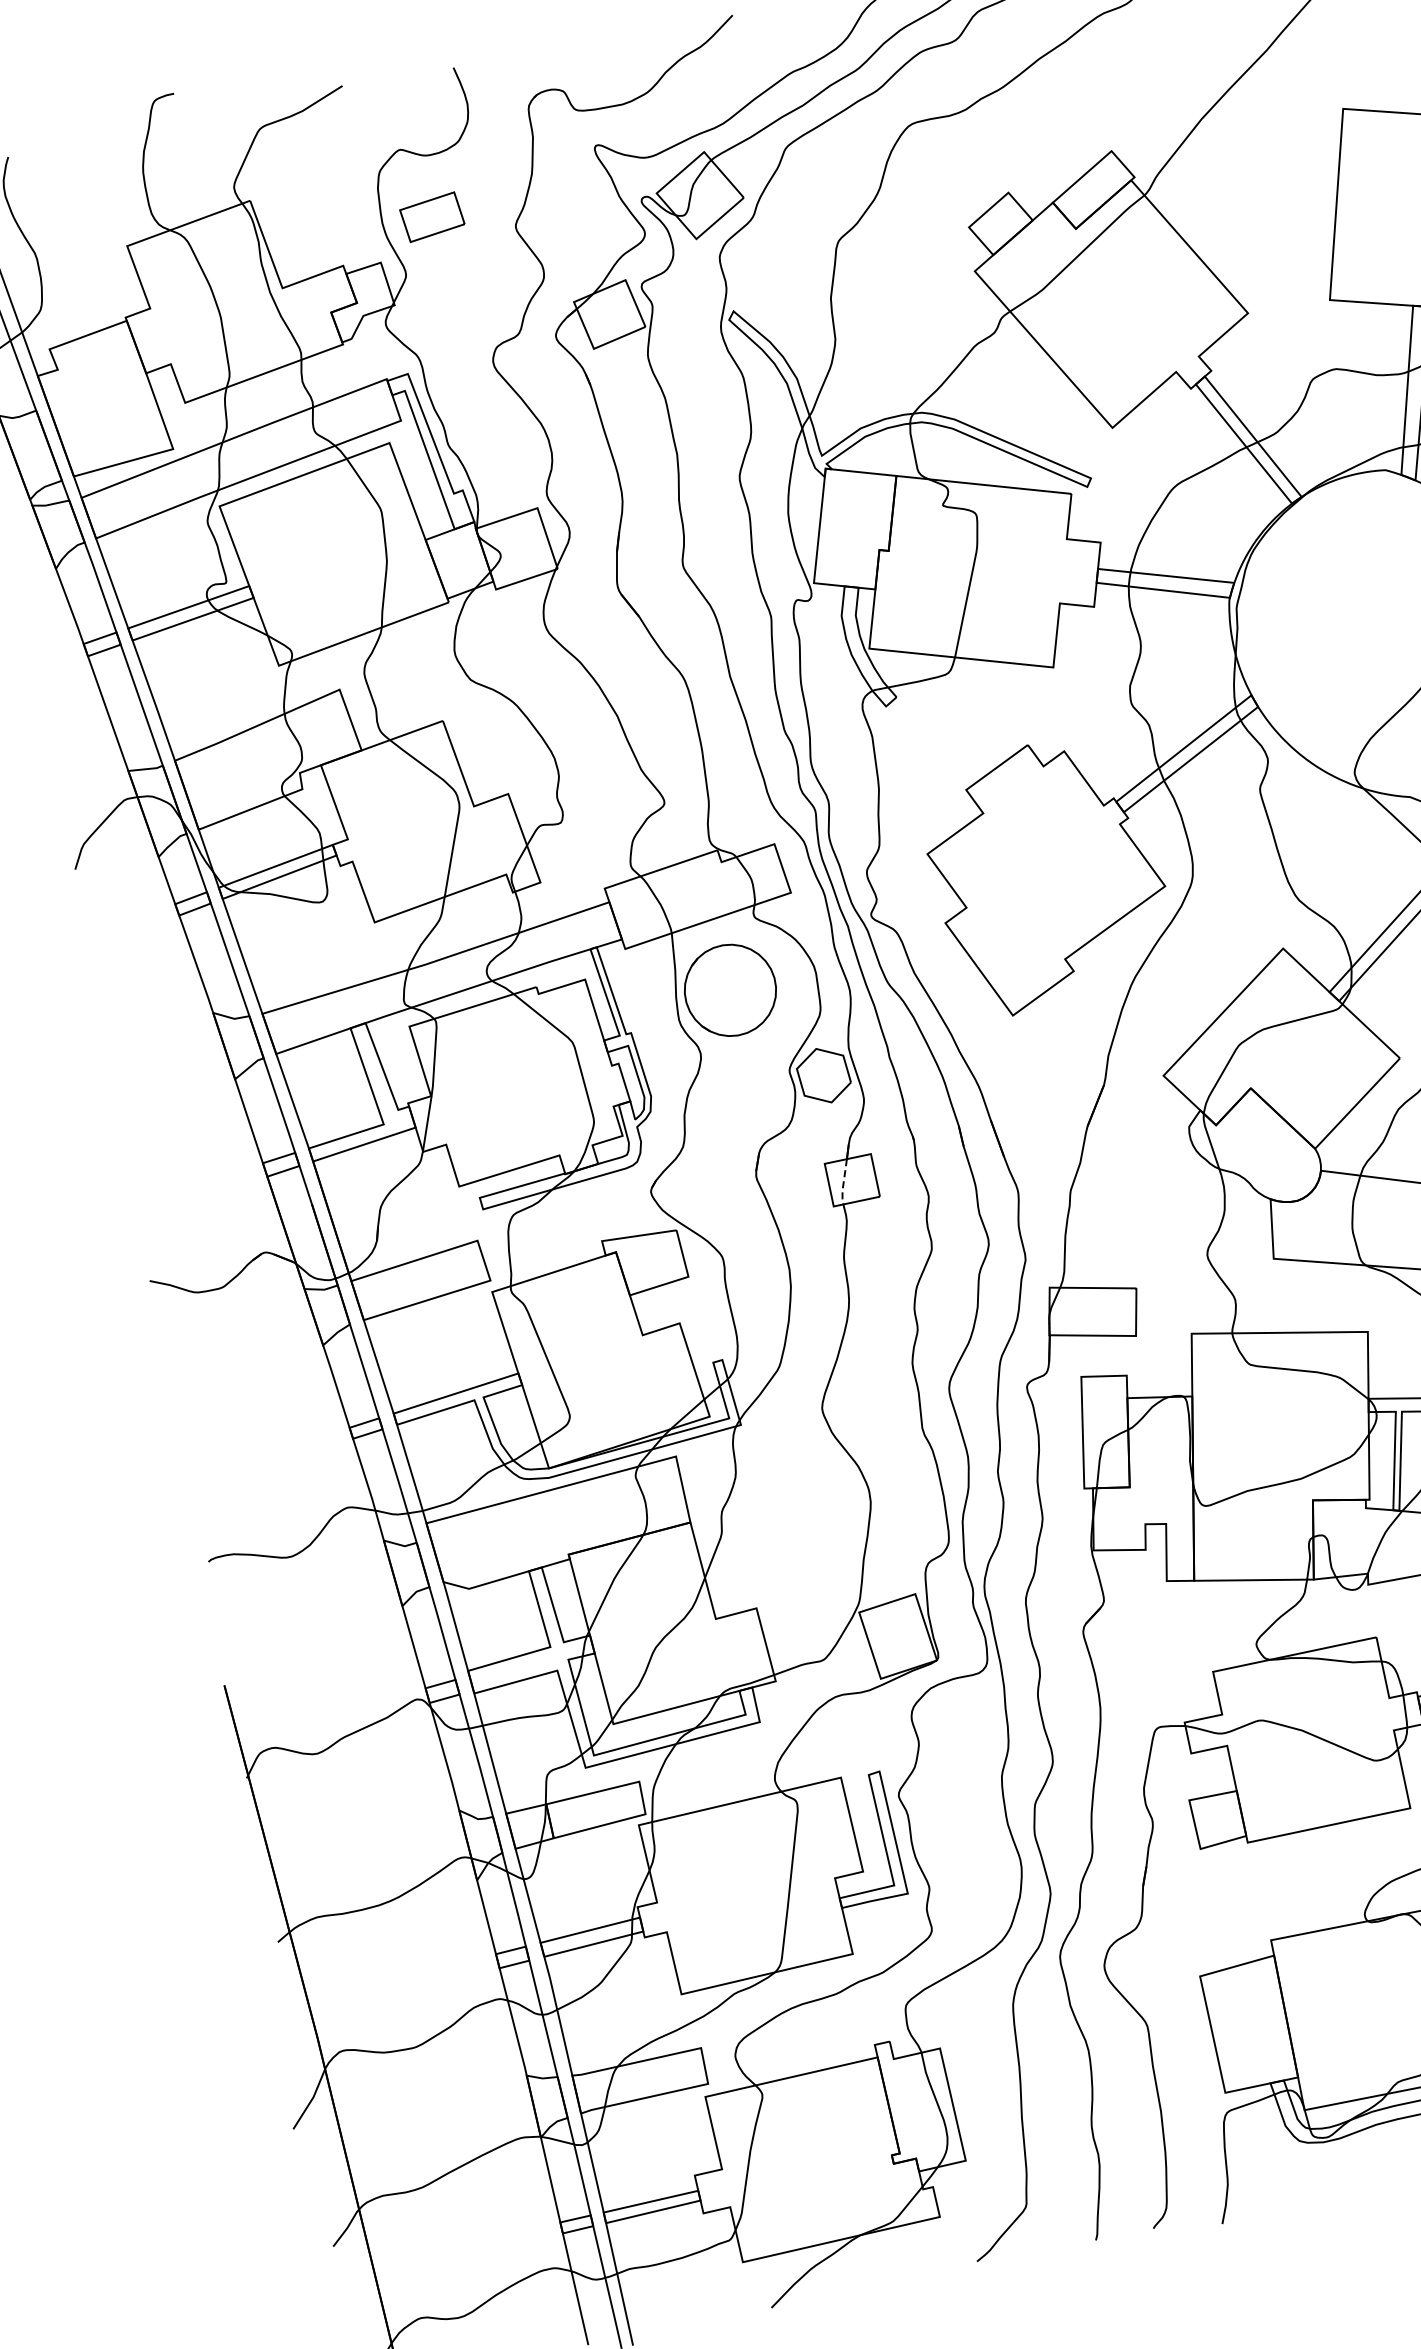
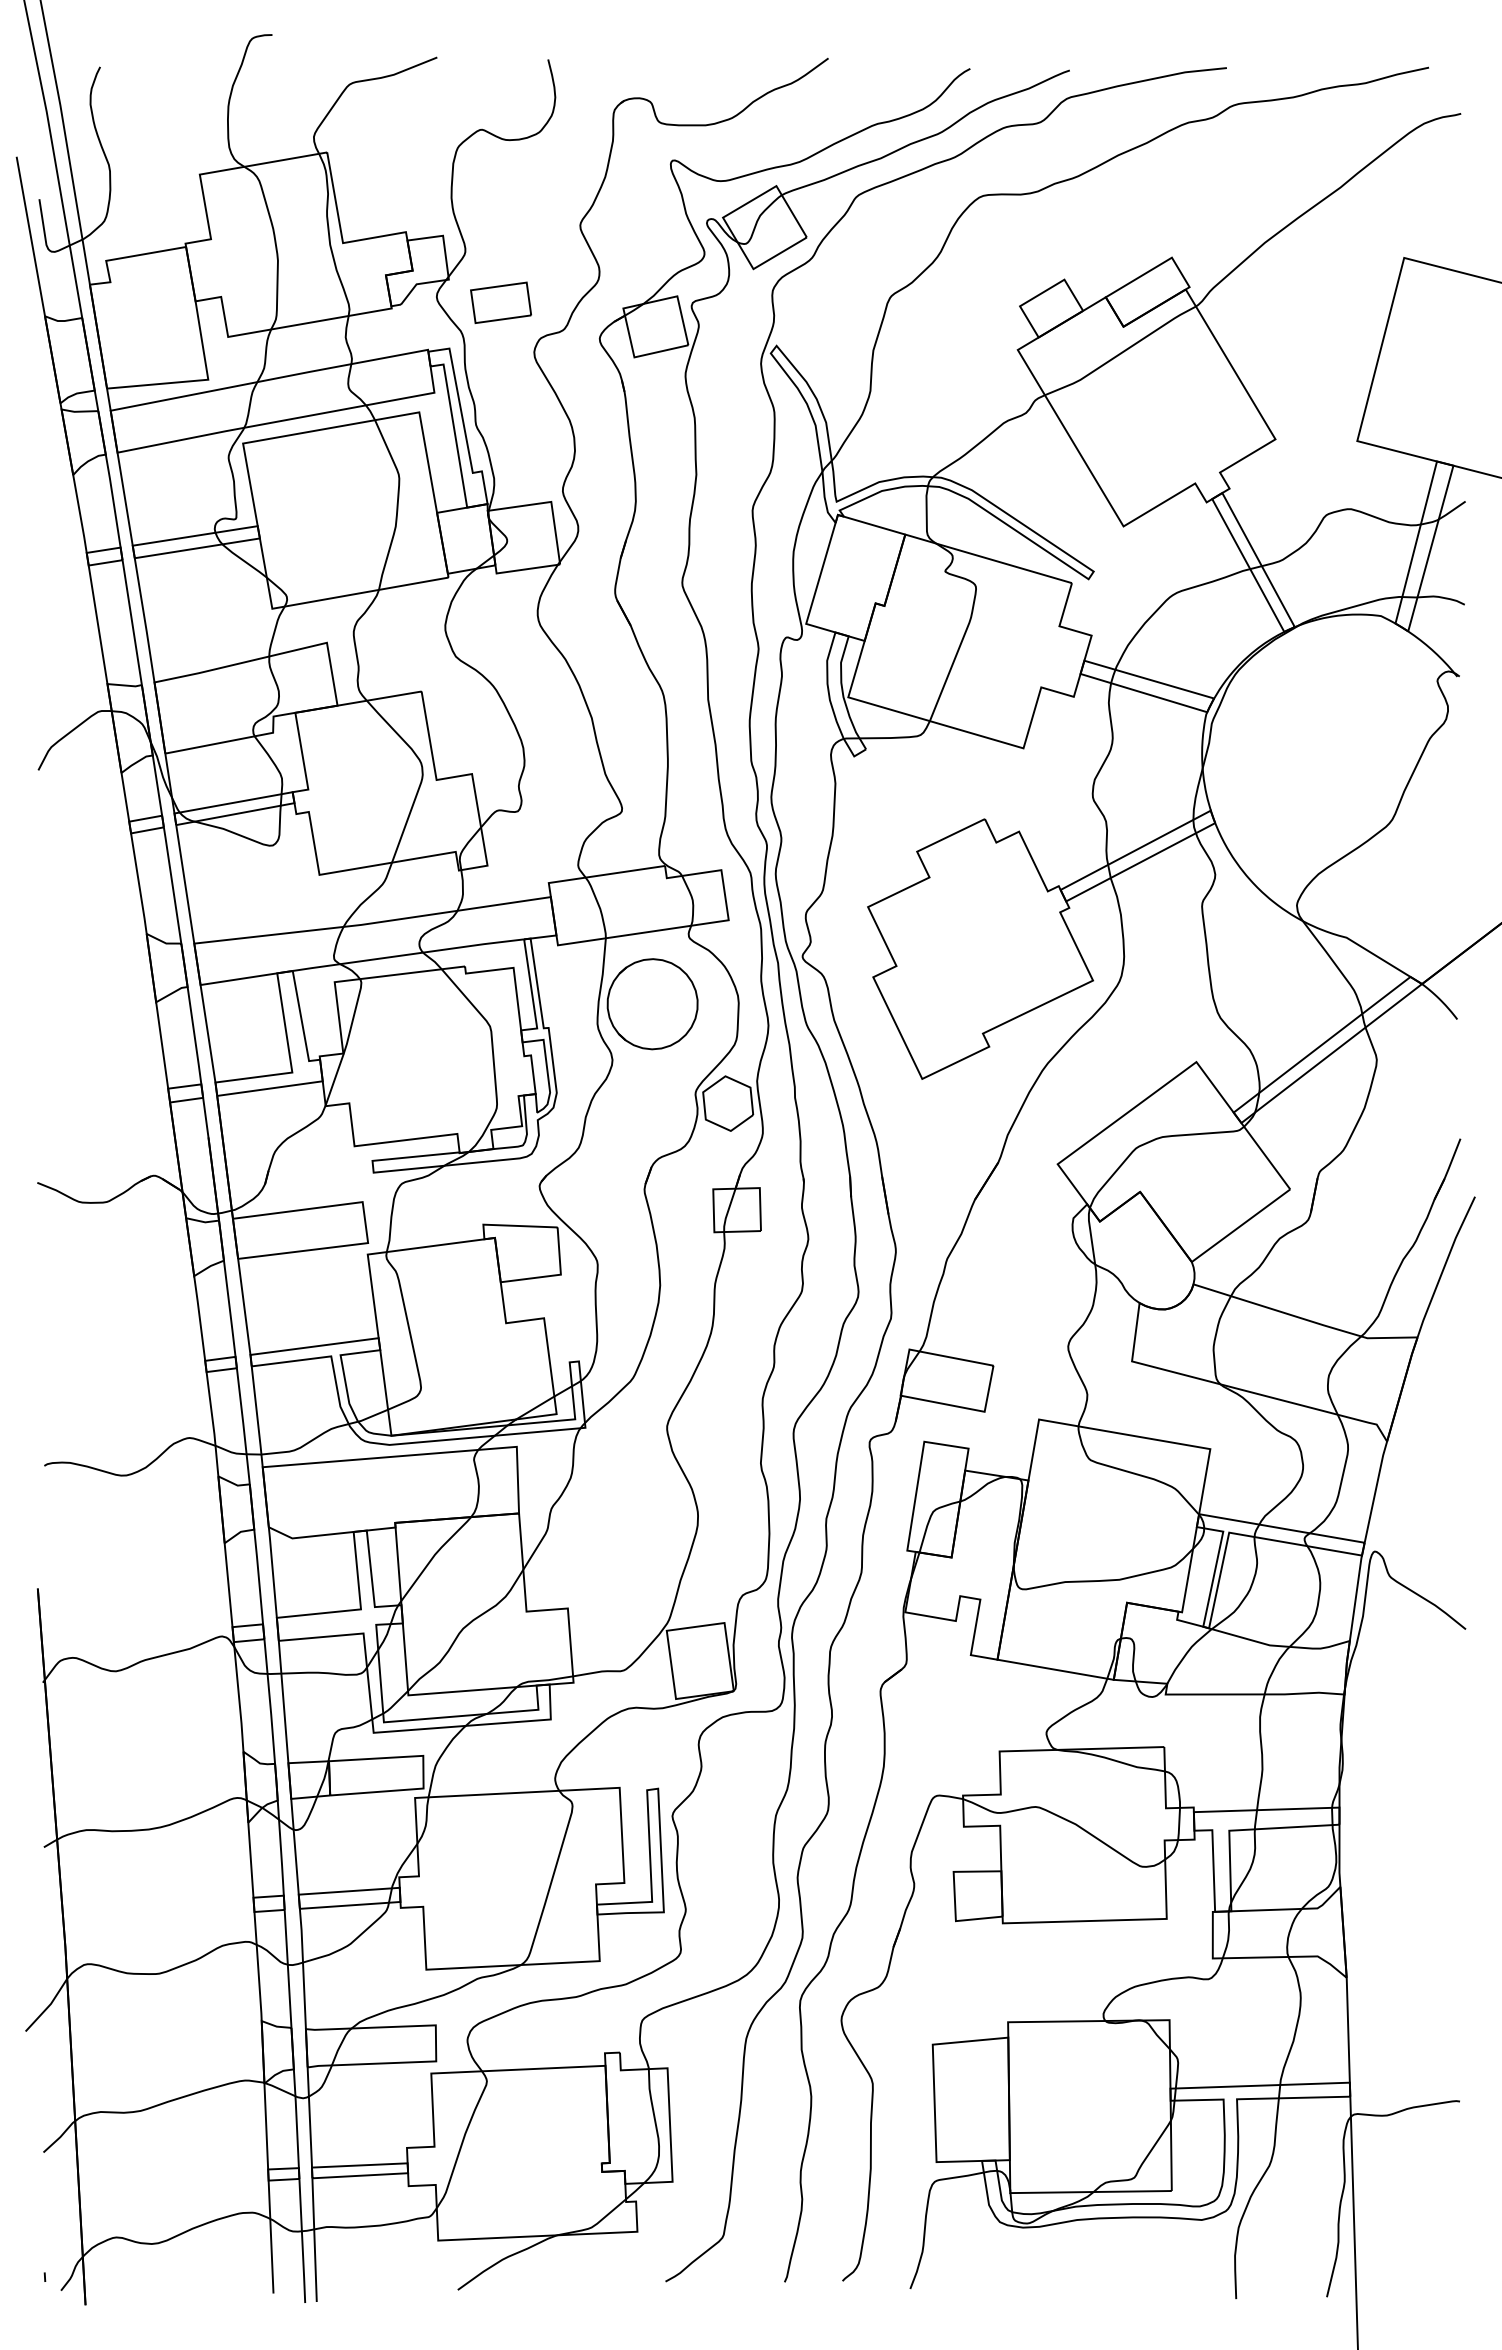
part: (431, 216) -> (500, 302), moved
line: (843, 1183) -> (727, 1211), dashed -> solid

